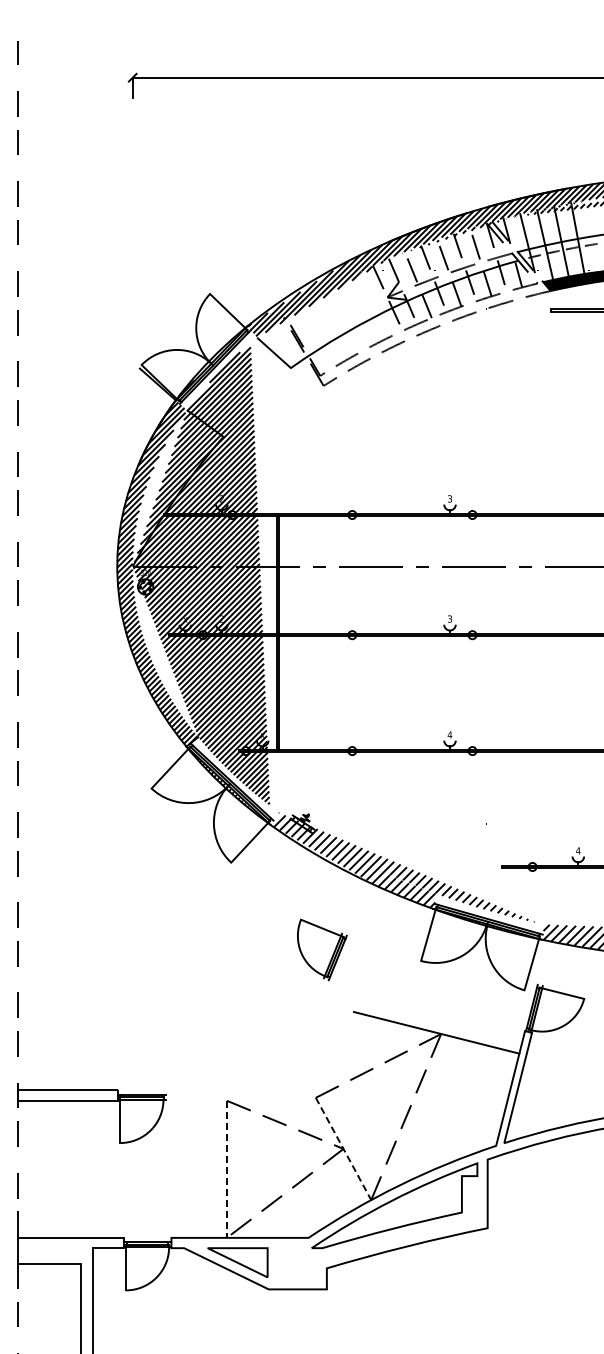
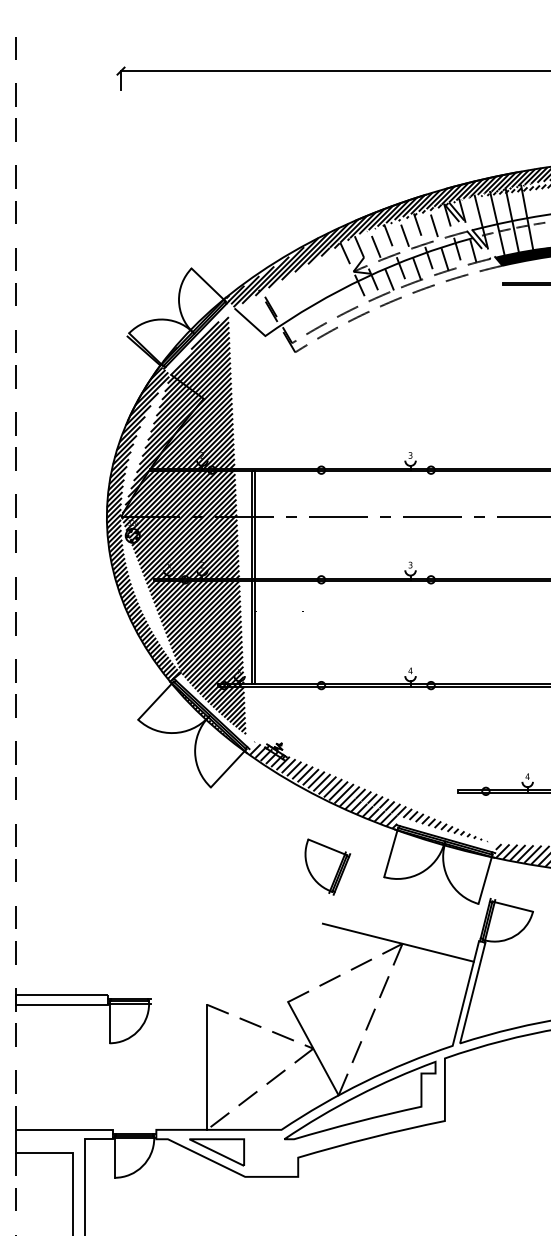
part: (322, 949) -> (327, 866), moved
line: (343, 1149) -> (313, 1049), dashed -> solid
line: (226, 1169) -> (206, 1067), dashed -> solid

